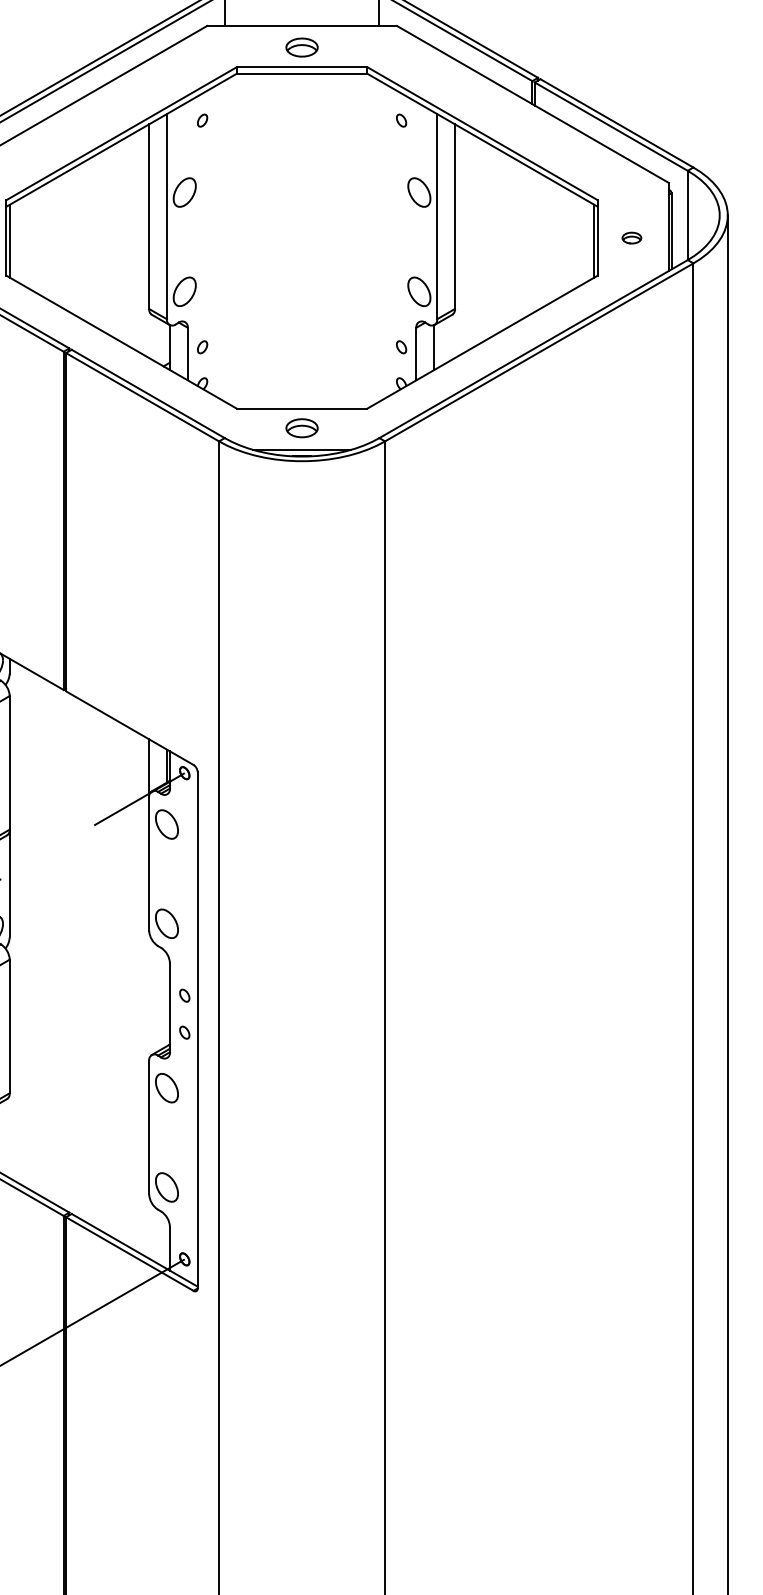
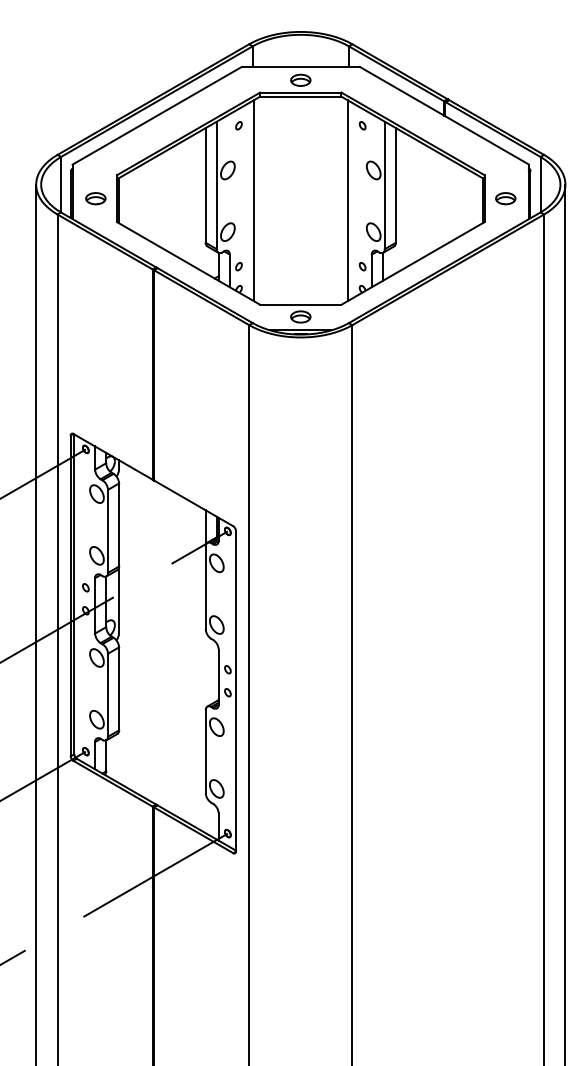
part: (631, 237) -> (505, 198), size x1.67
line: (225, 240) -> (253, 200), added
line: (377, 240) -> (347, 200), added

